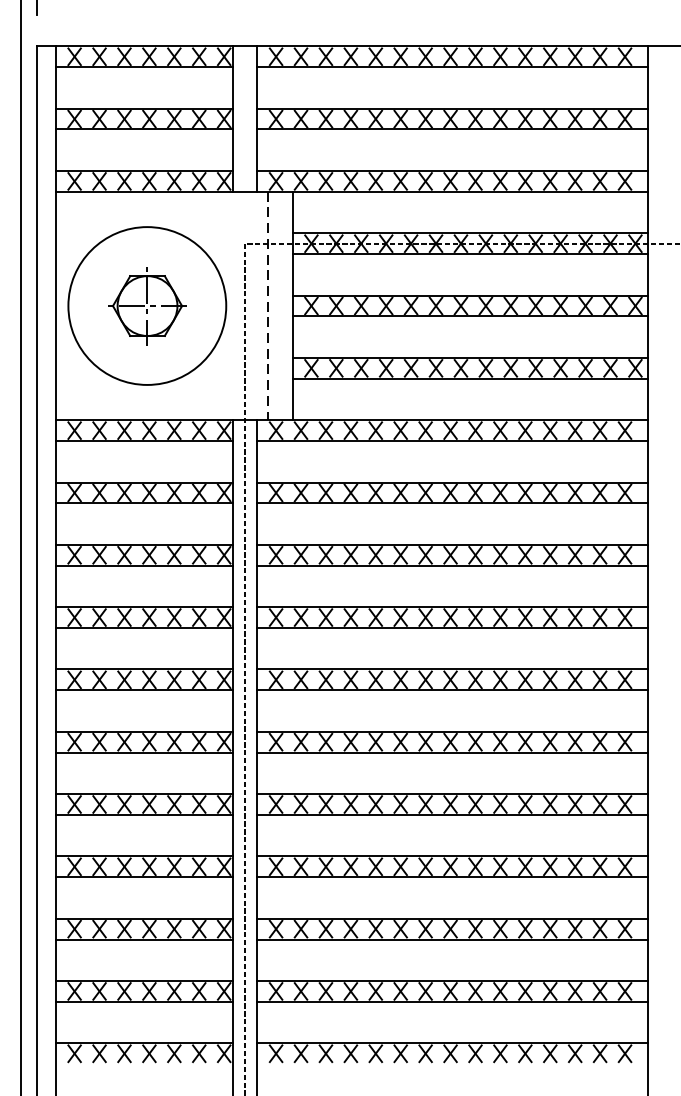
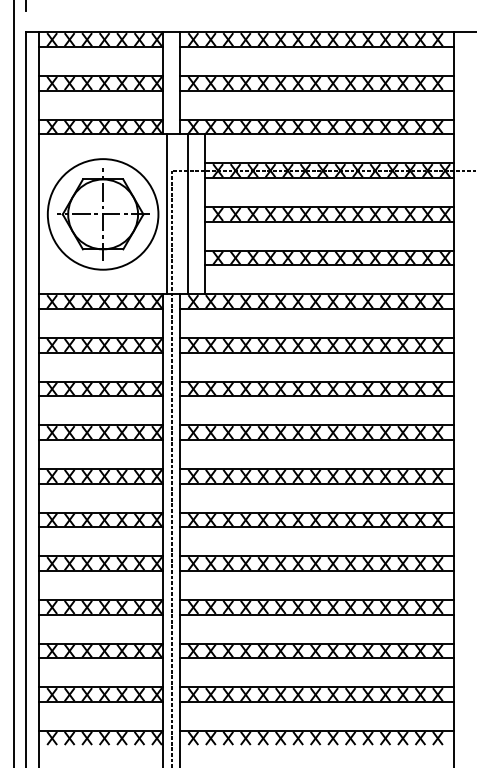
part: (147, 306) -> (103, 214), size x1.67
line: (239, 306) -> (167, 214), added
line: (267, 306) -> (187, 214), dashed -> solid

